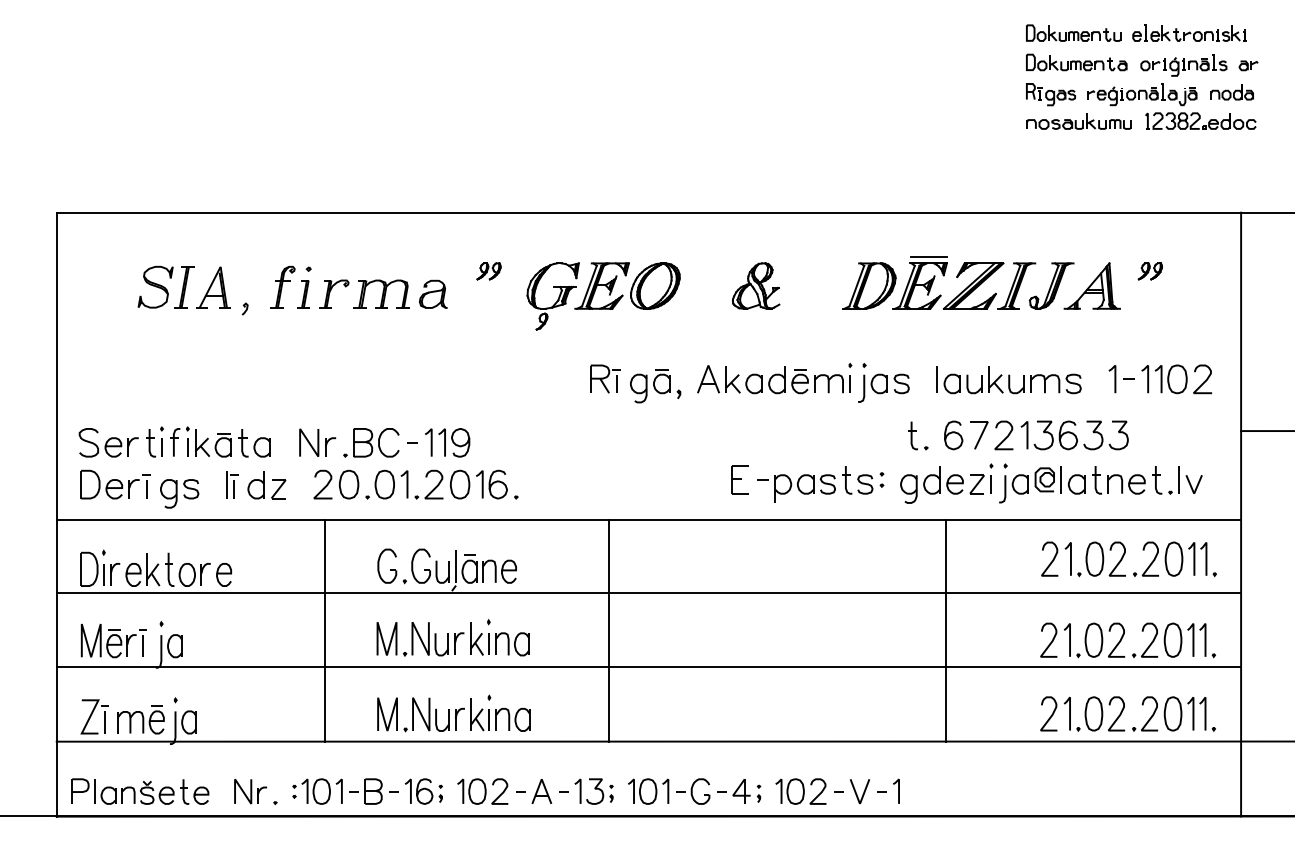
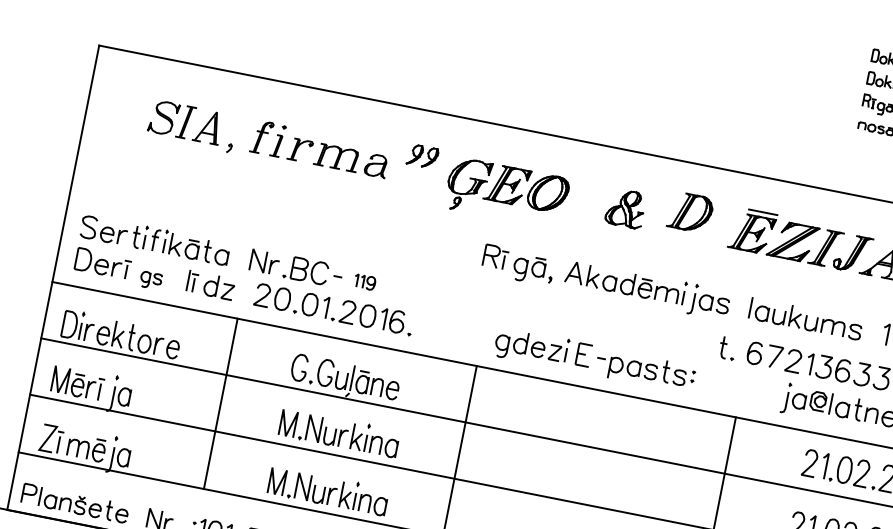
part: (488, 271) -> (422, 156), size x1.6
part: (869, 285) -> (690, 212), moved
part: (447, 442) -> (364, 281), size x0.6
part: (946, 483) -> (531, 347), moved
part: (179, 493) -> (150, 280), size x0.7
line: (324, 630) -> (220, 403), moved

